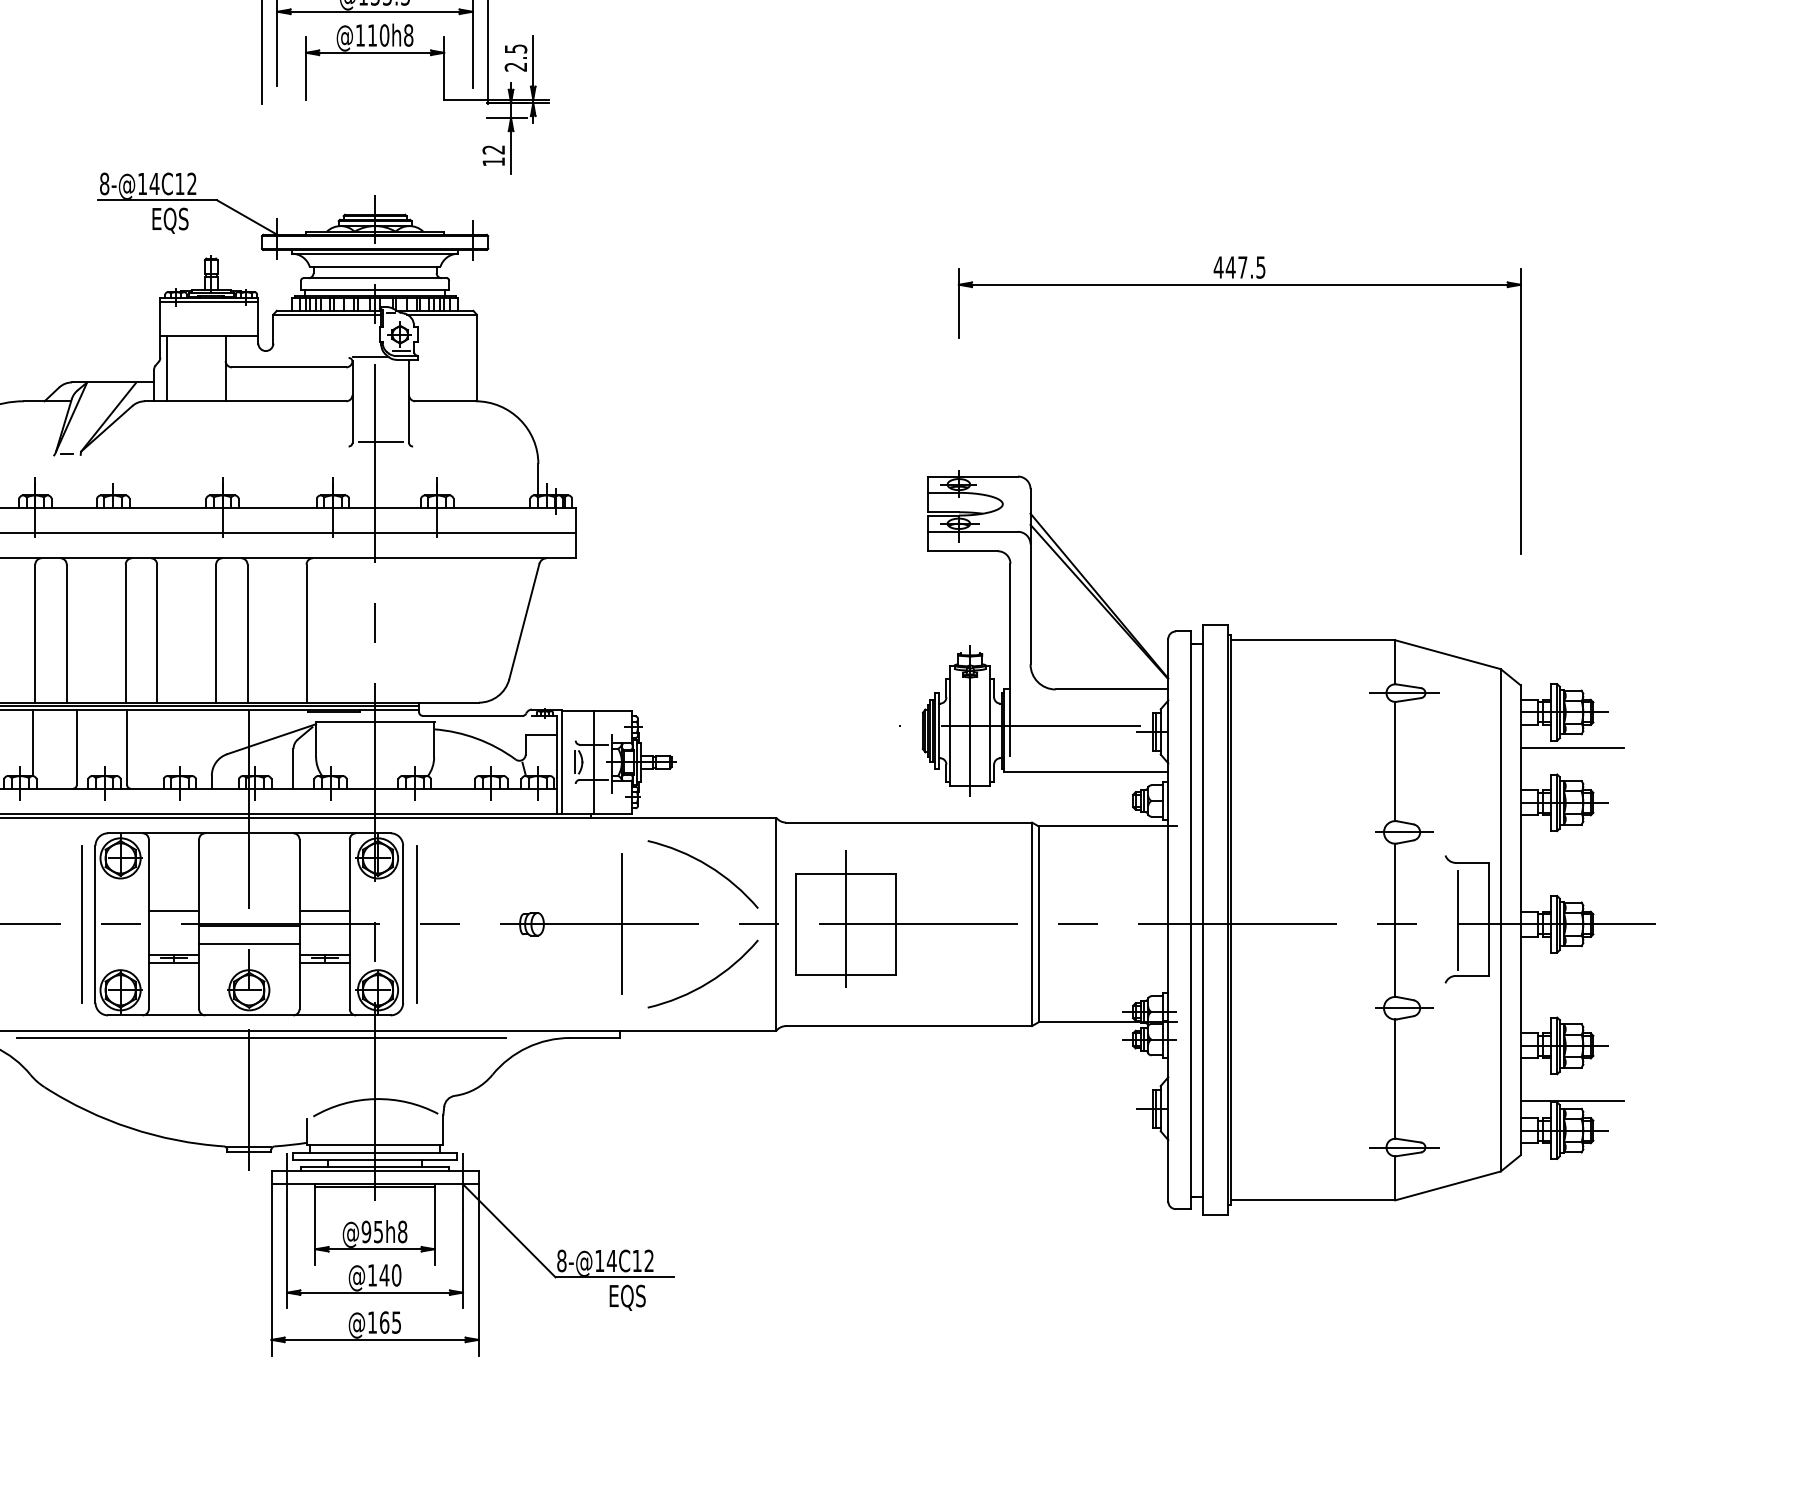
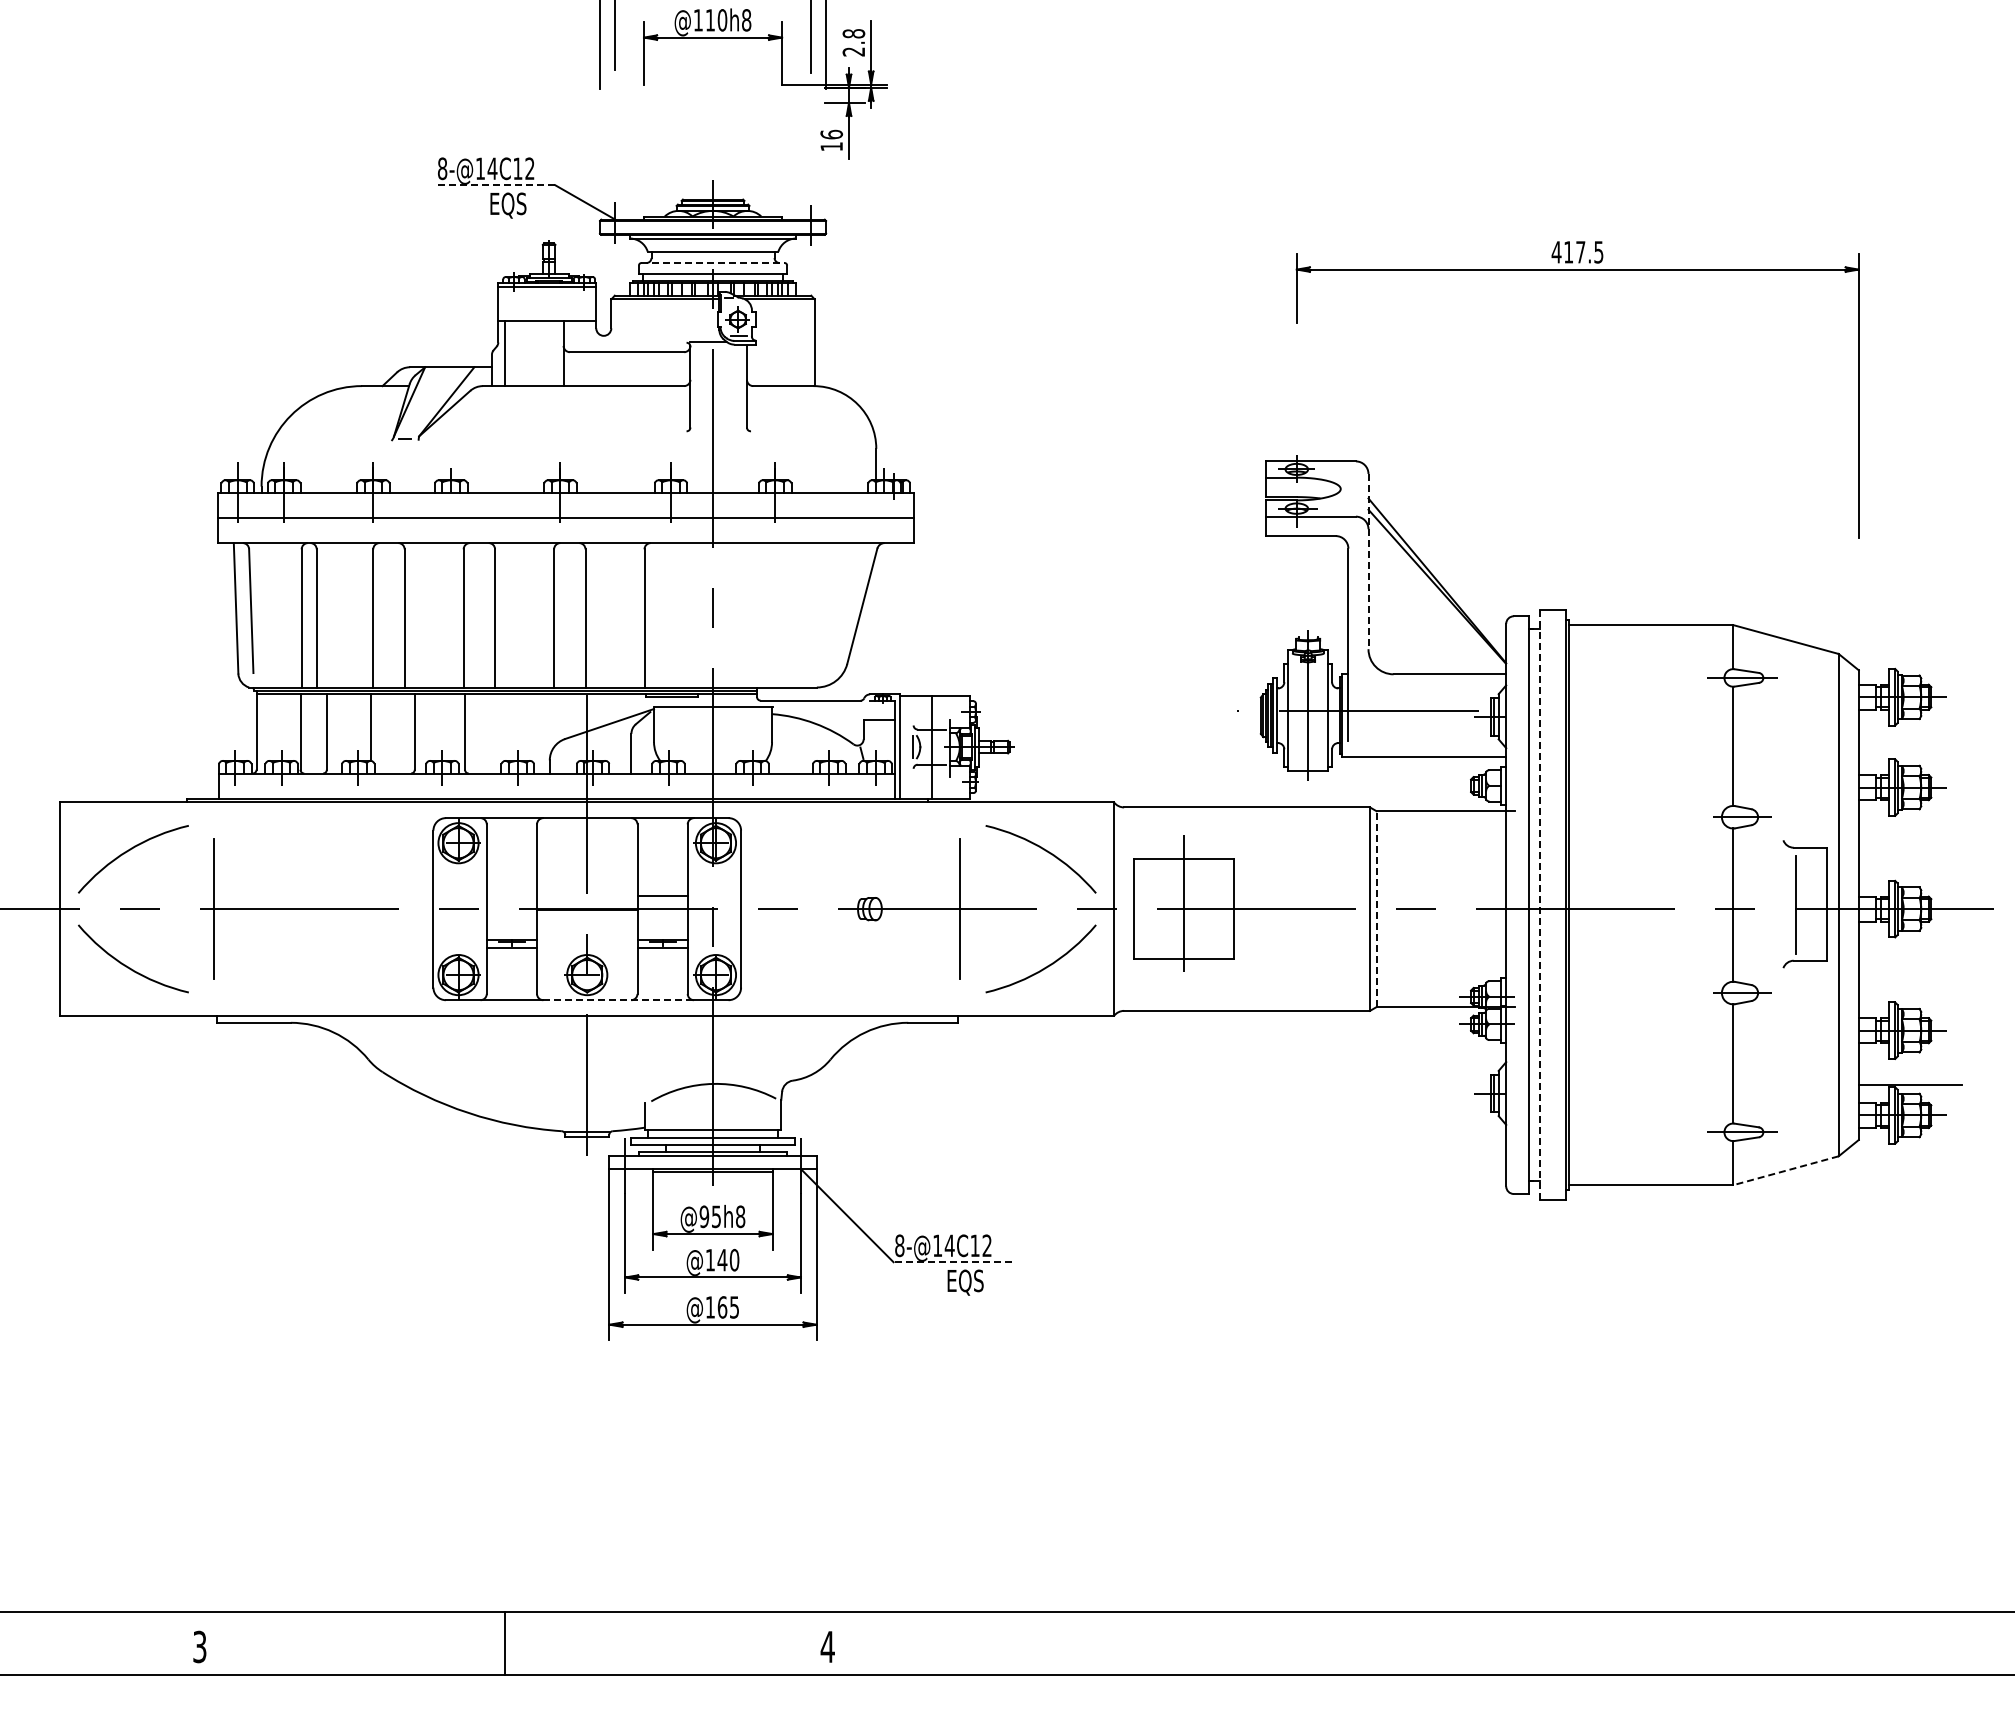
text: (515, 48) -> (853, 33), 2.5 -> 2.8
text: (493, 149) -> (831, 134), 12 -> 16
line: (157, 200) -> (495, 185), solid -> dashed
text: (1230, 267) -> (1568, 252), 447.5 -> 417.5
line: (375, 278) -> (713, 263), solid -> dashed
line: (380, 442) -> (718, 427), removed
line: (1030, 576) -> (1368, 561), solid -> dashed
line: (1572, 747) -> (1910, 732), removed
line: (173, 911) -> (511, 896), removed
line: (1202, 920) -> (1540, 905), solid -> dashed
line: (81, 923) -> (419, 908), removed
line: (416, 923) -> (754, 908), removed
line: (1038, 924) -> (1376, 909), solid -> dashed
line: (249, 944) -> (587, 929), removed
line: (281, 1015) -> (619, 1000), solid -> dashed
line: (261, 1037) -> (599, 1022), removed
line: (1447, 1185) -> (1785, 1170), solid -> dashed
line: (614, 1277) -> (952, 1262), solid -> dashed

